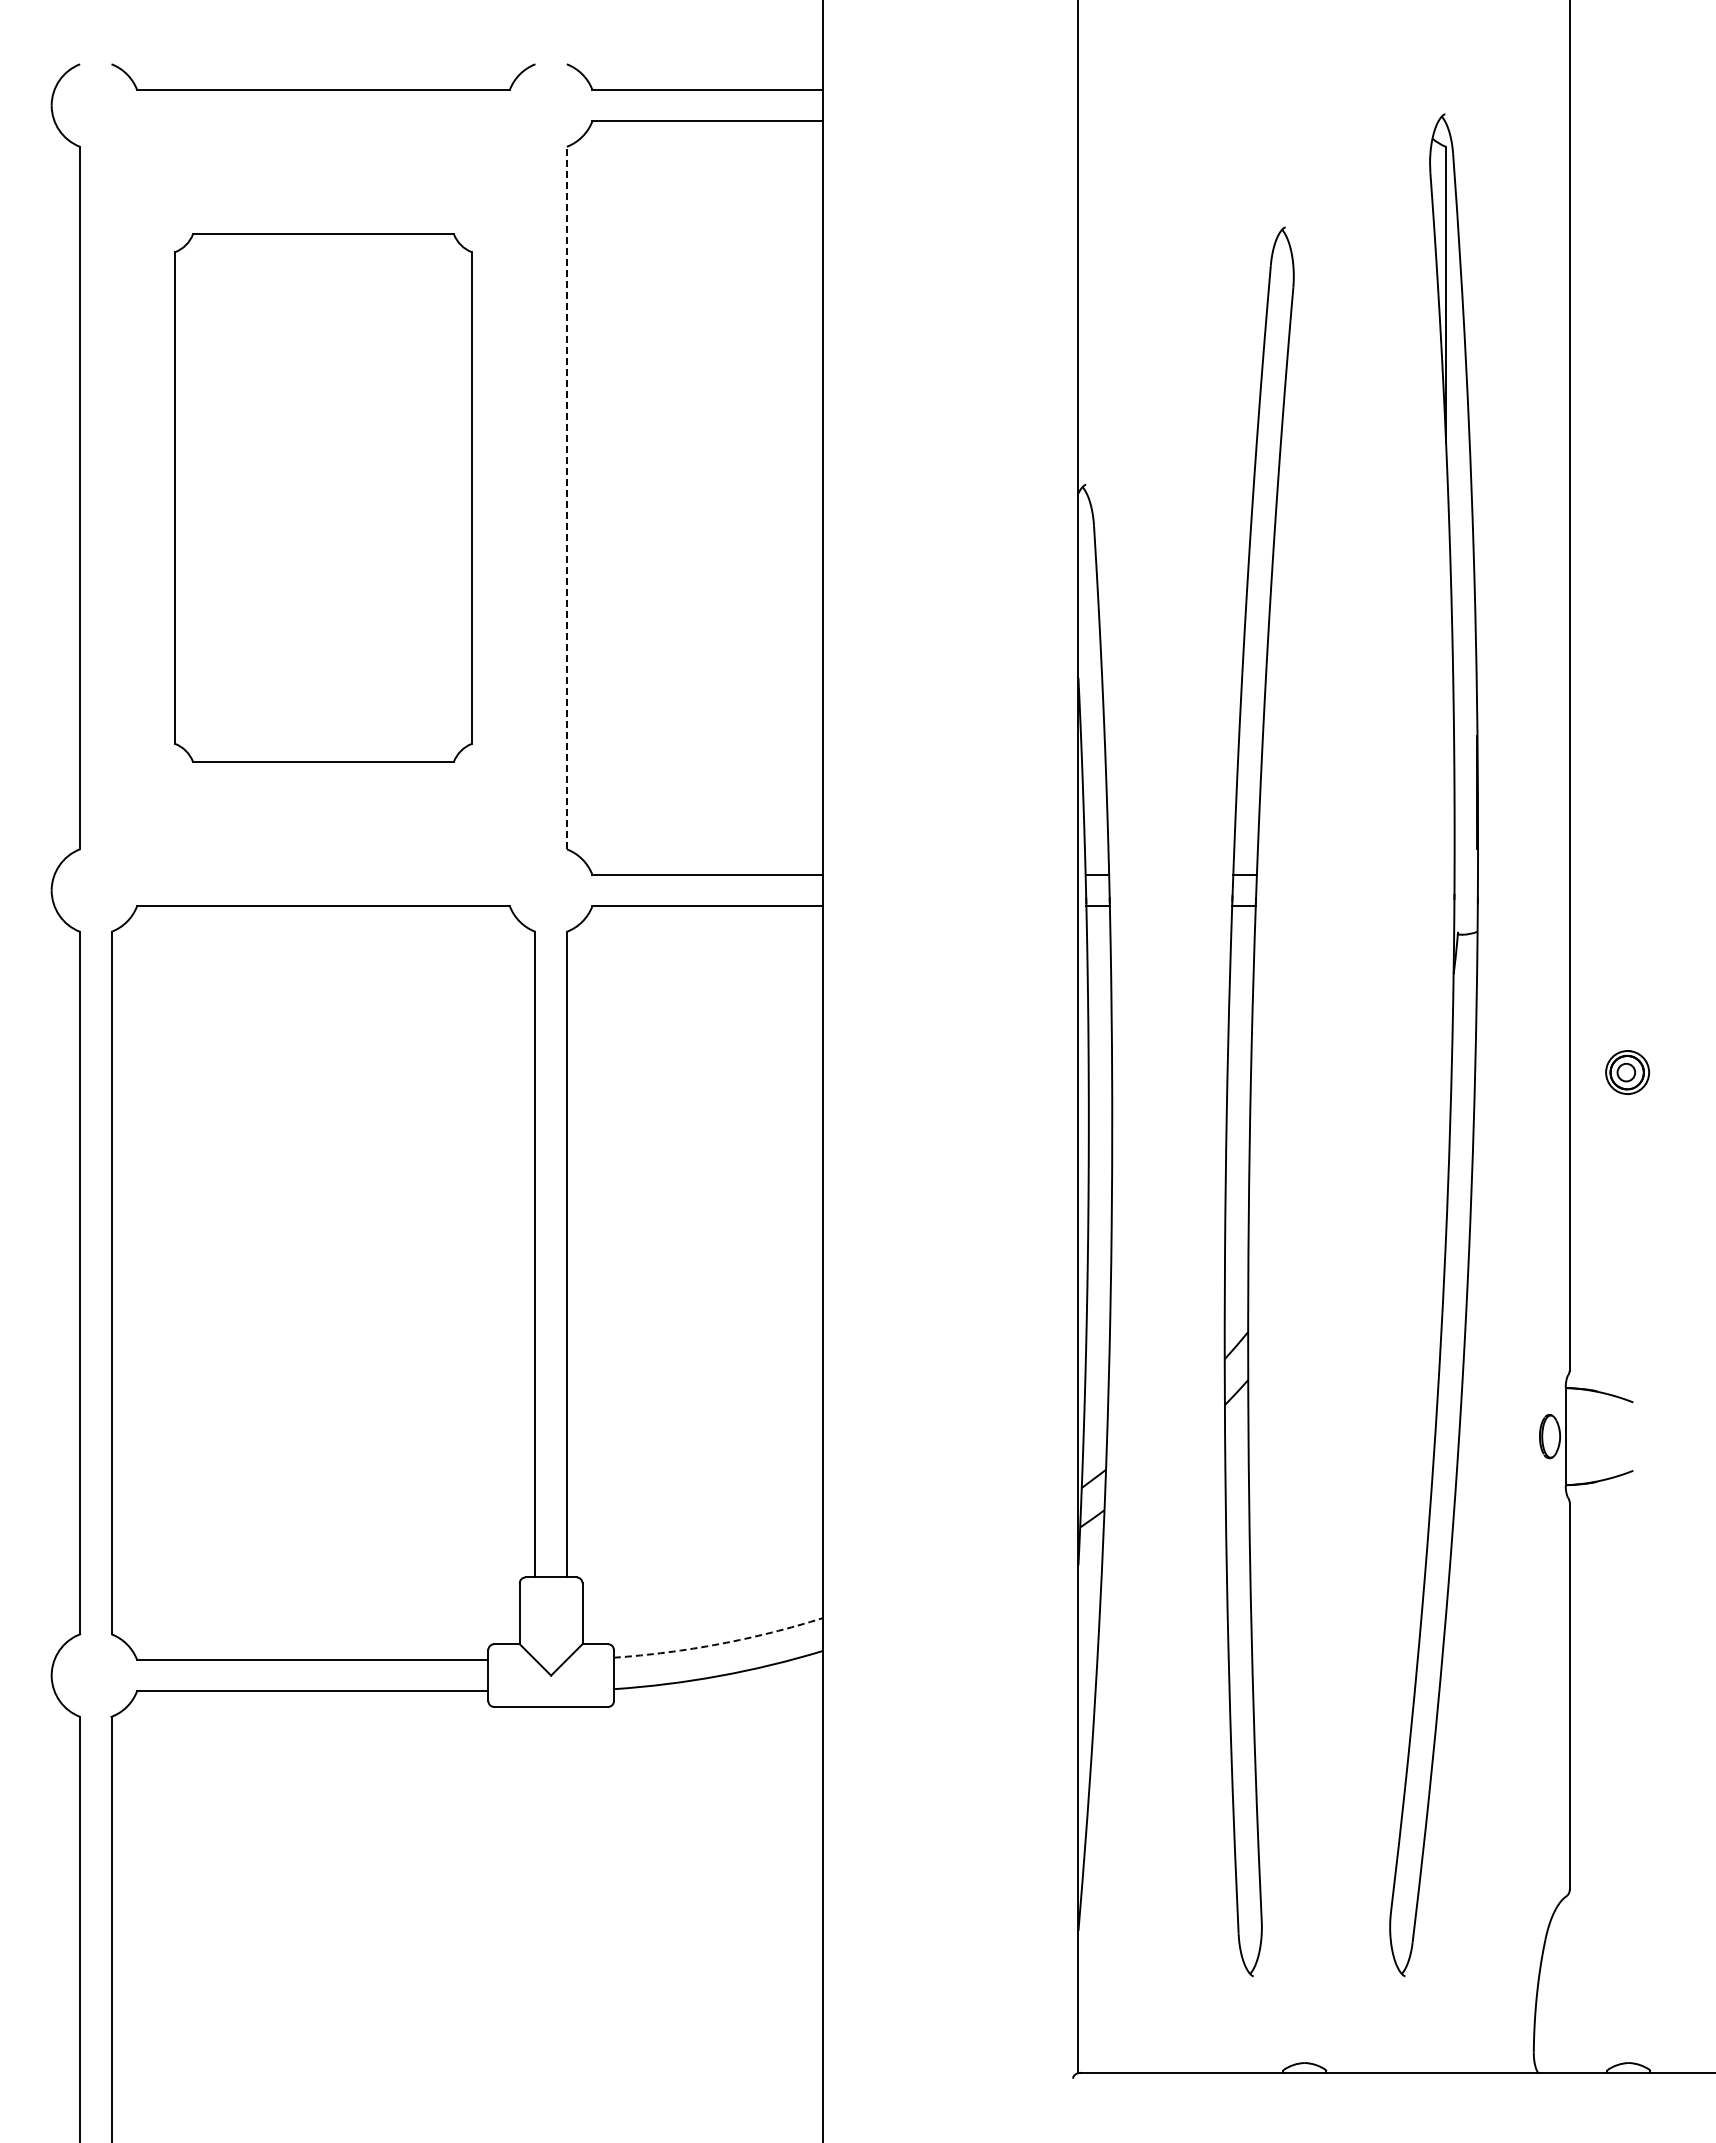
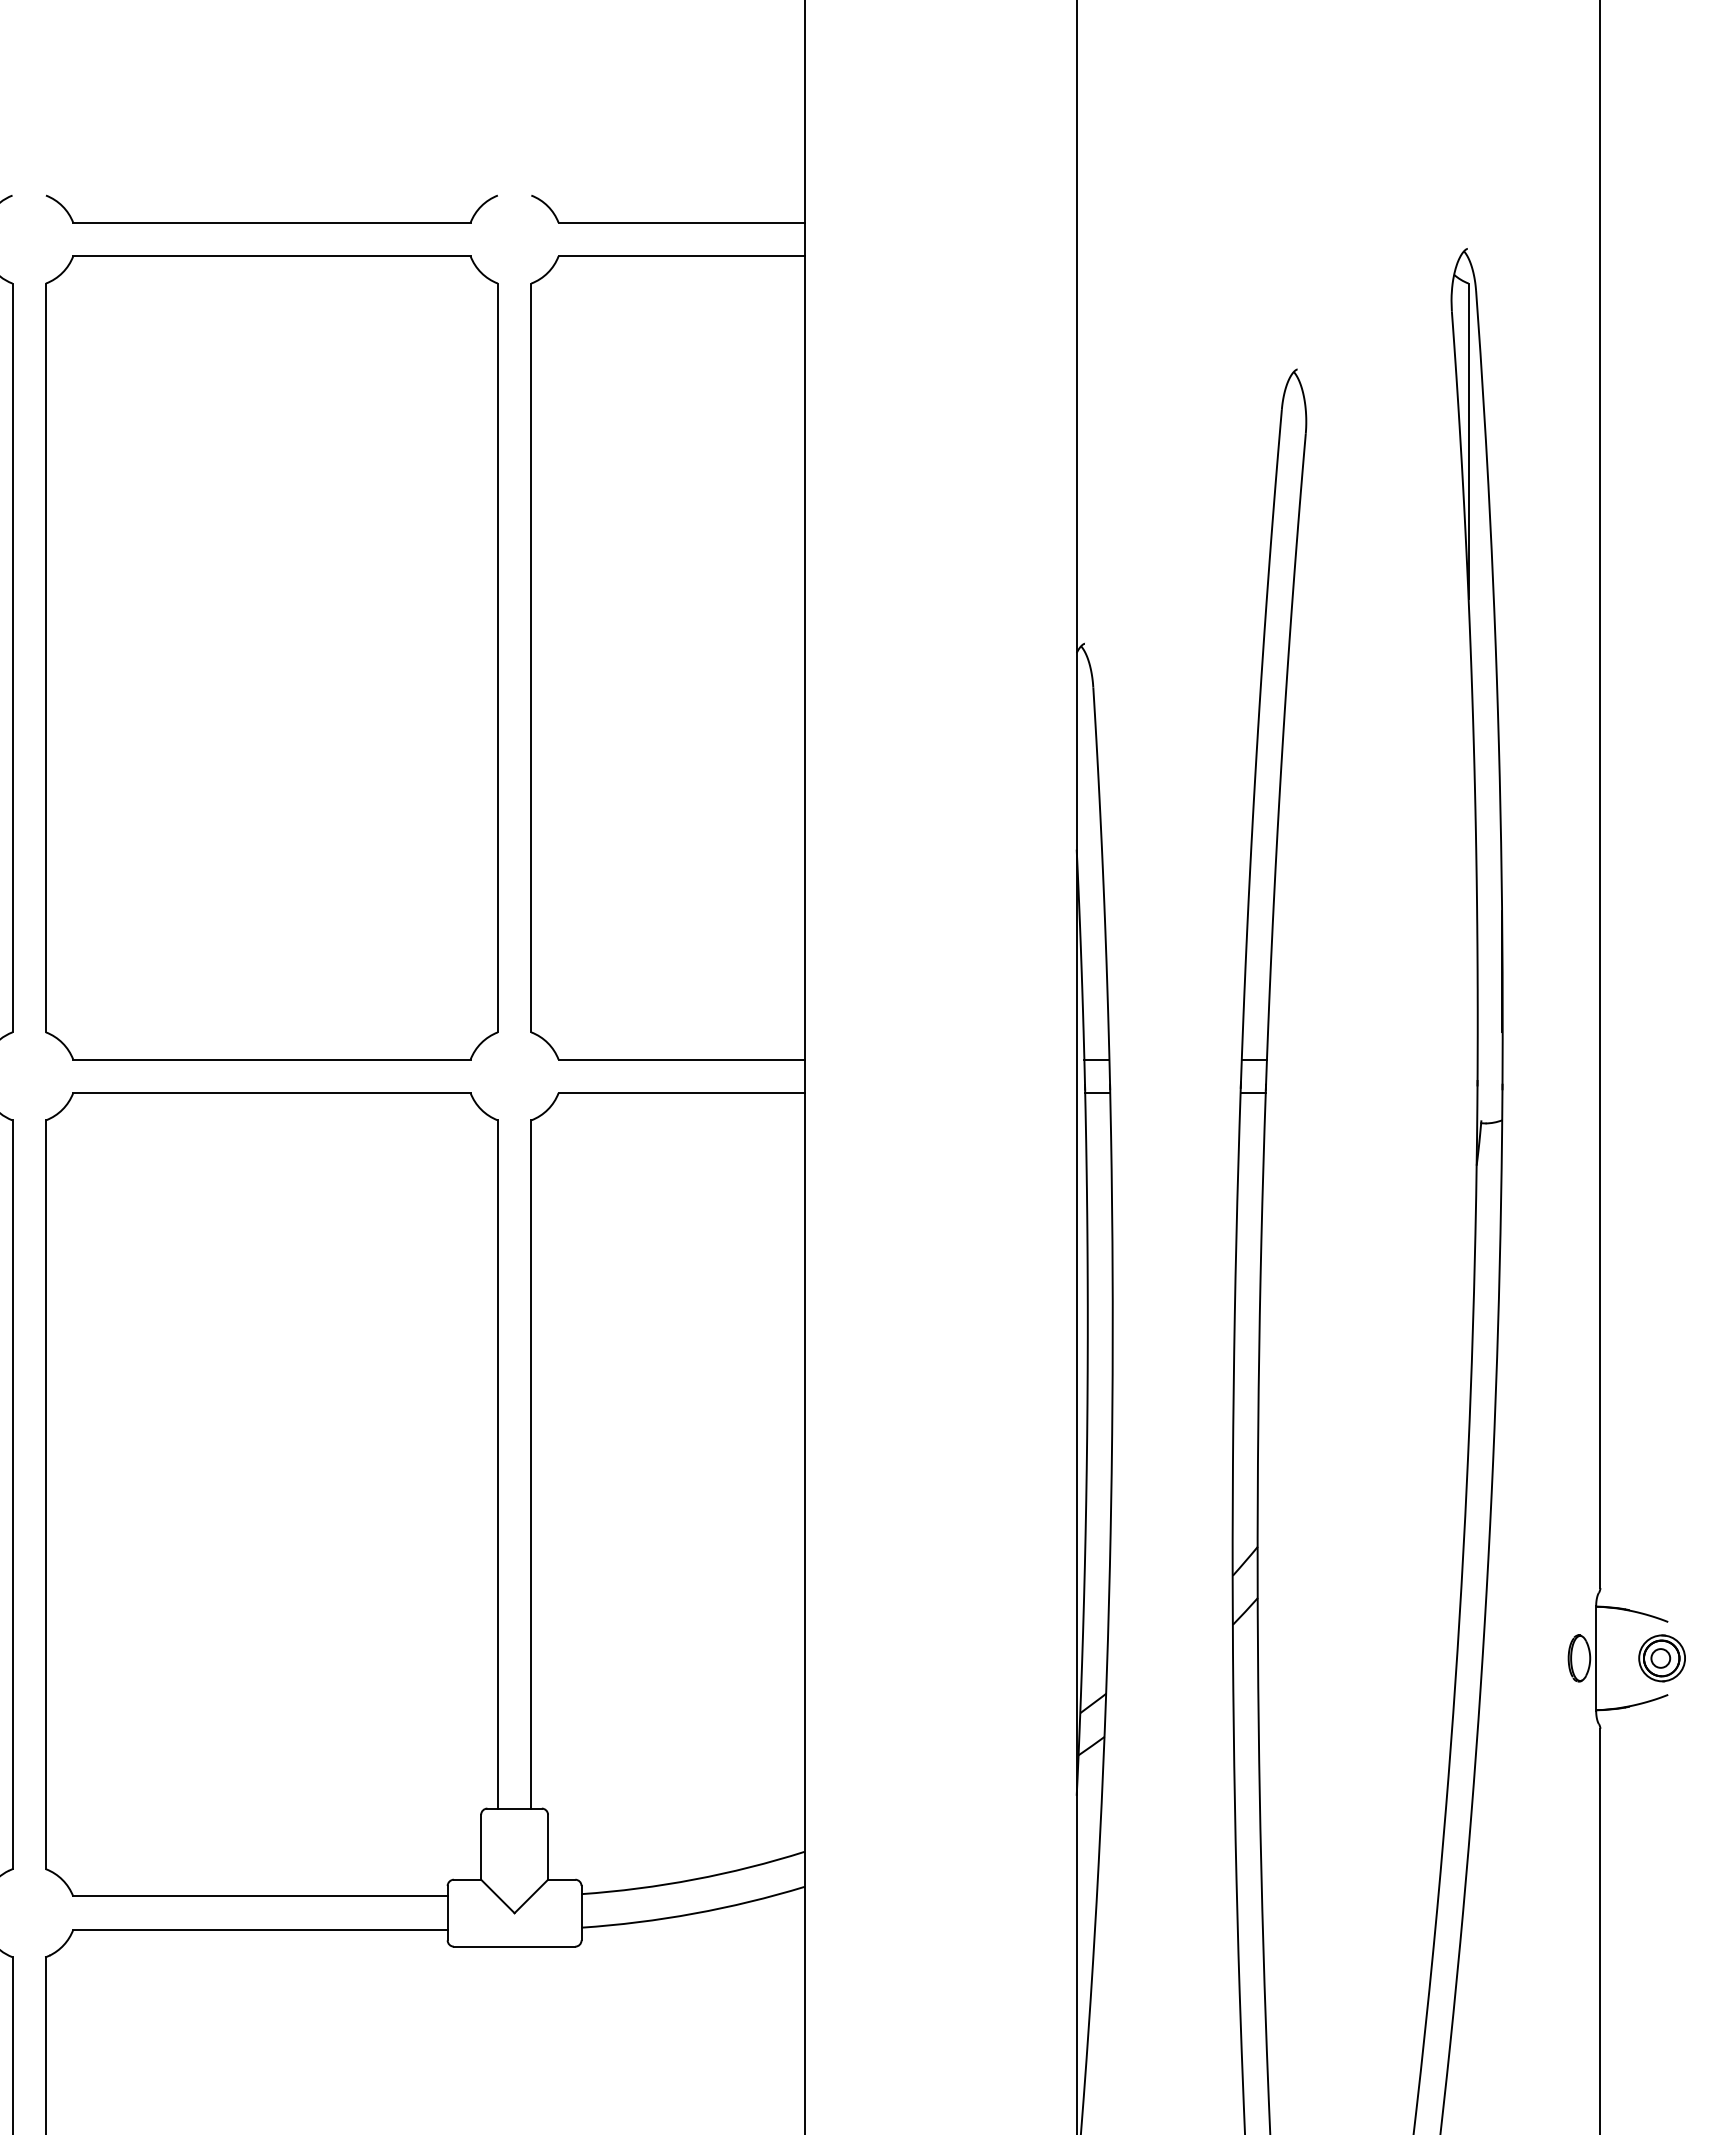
part: (323, 497) -> (271, 657), size x1.43
line: (566, 497) -> (530, 657), dashed -> solid
part: (1627, 1072) -> (1662, 1658), moved
arc: (719, 1644) -> (694, 1880), dashed -> solid

